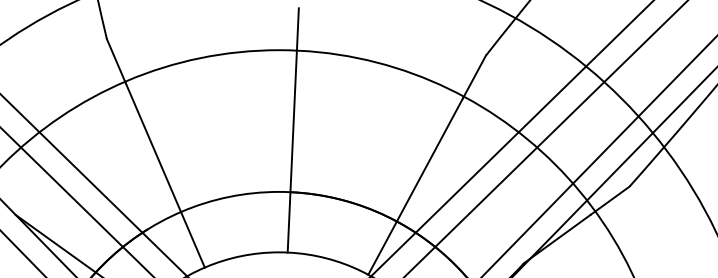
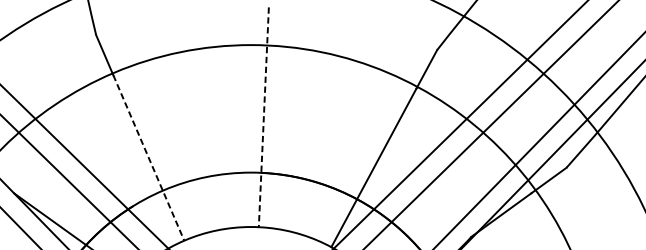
line: (293, 130) -> (264, 117), solid -> dashed
line: (165, 176) -> (148, 158), solid -> dashed

